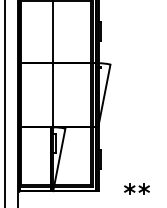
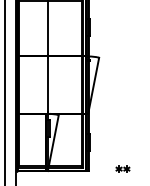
part: (136, 188) -> (122, 168), size x0.6

